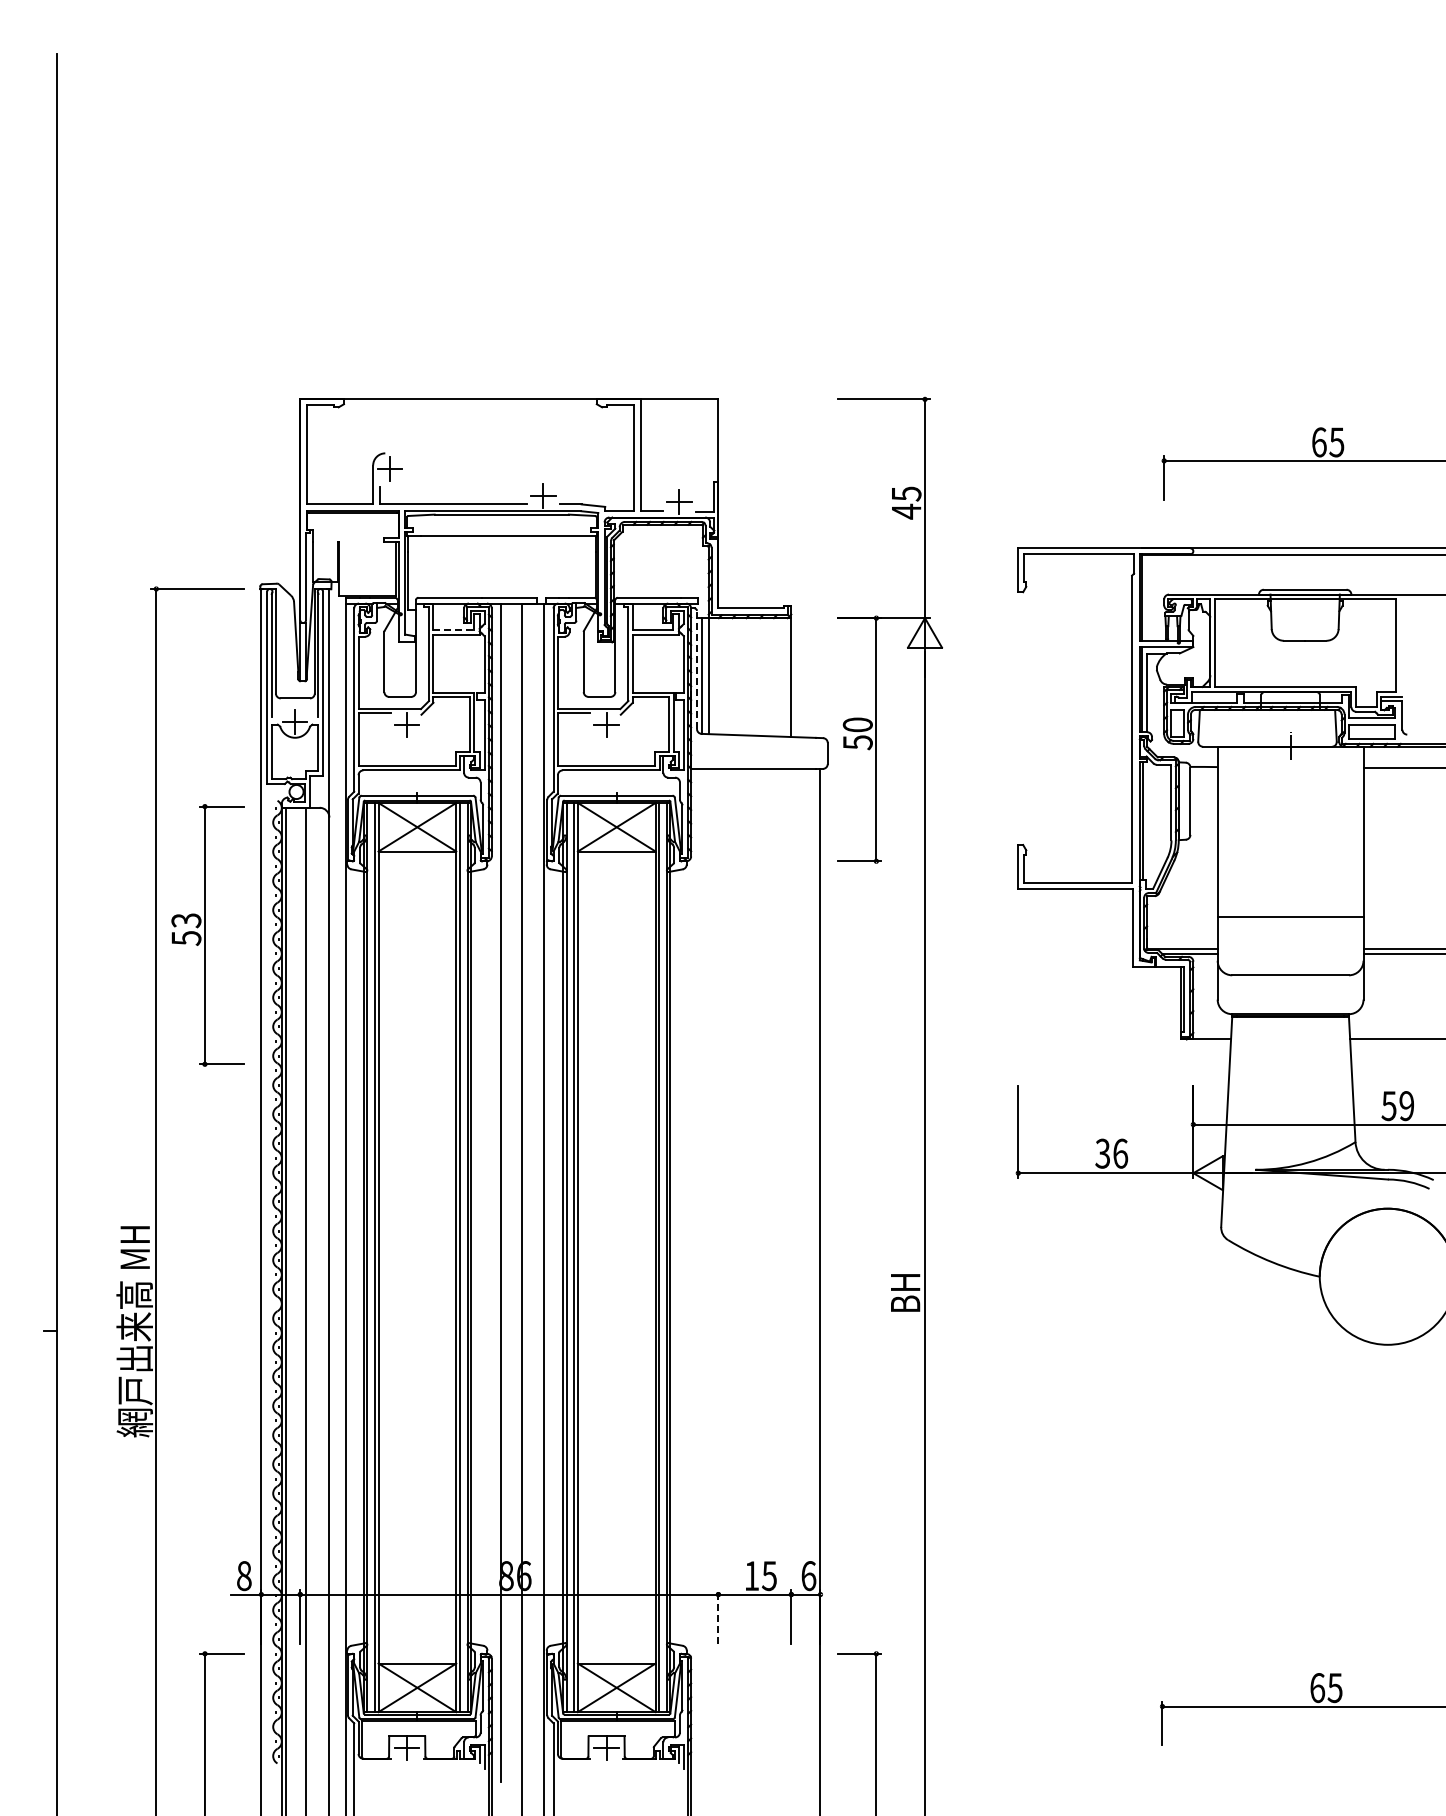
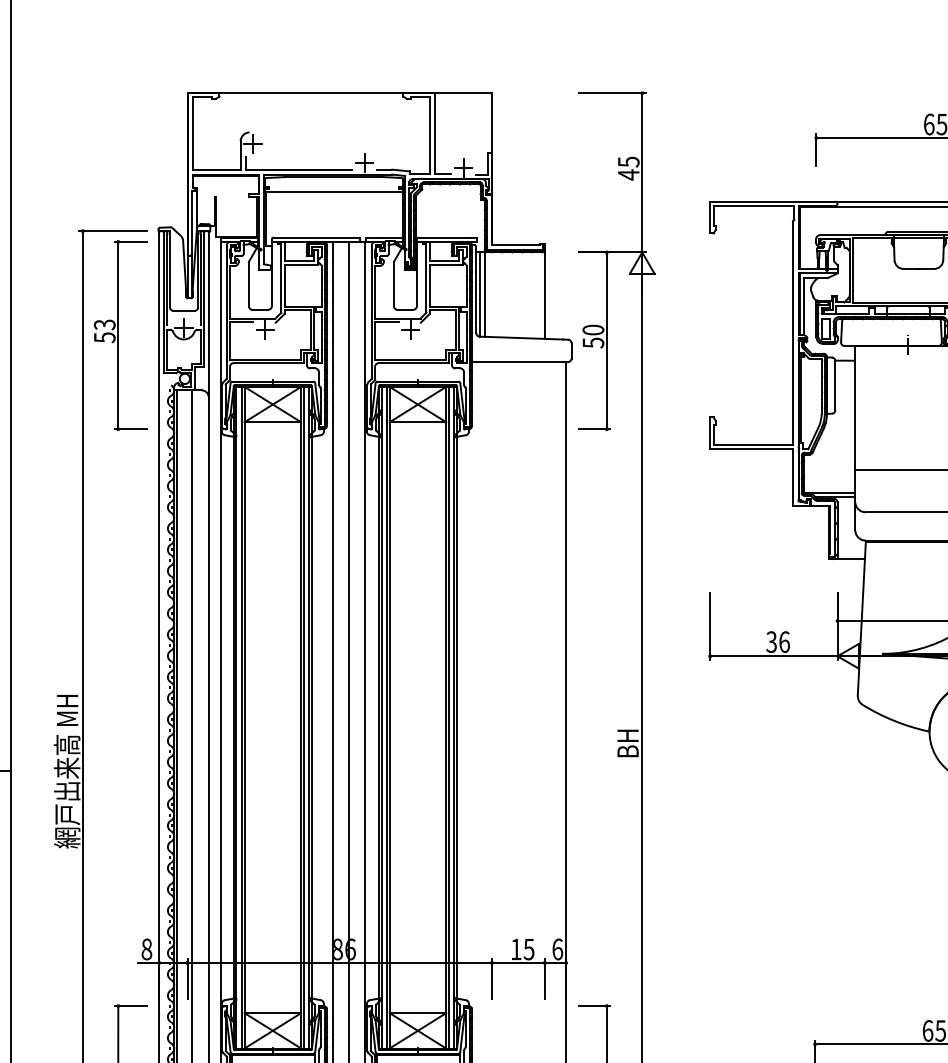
line: (454, 630) -> (299, 261), dashed -> solid
line: (696, 669) -> (475, 289), dashed -> solid
part: (207, 935) -> (120, 335), moved
line: (718, 1616) -> (491, 978), dashed -> solid

